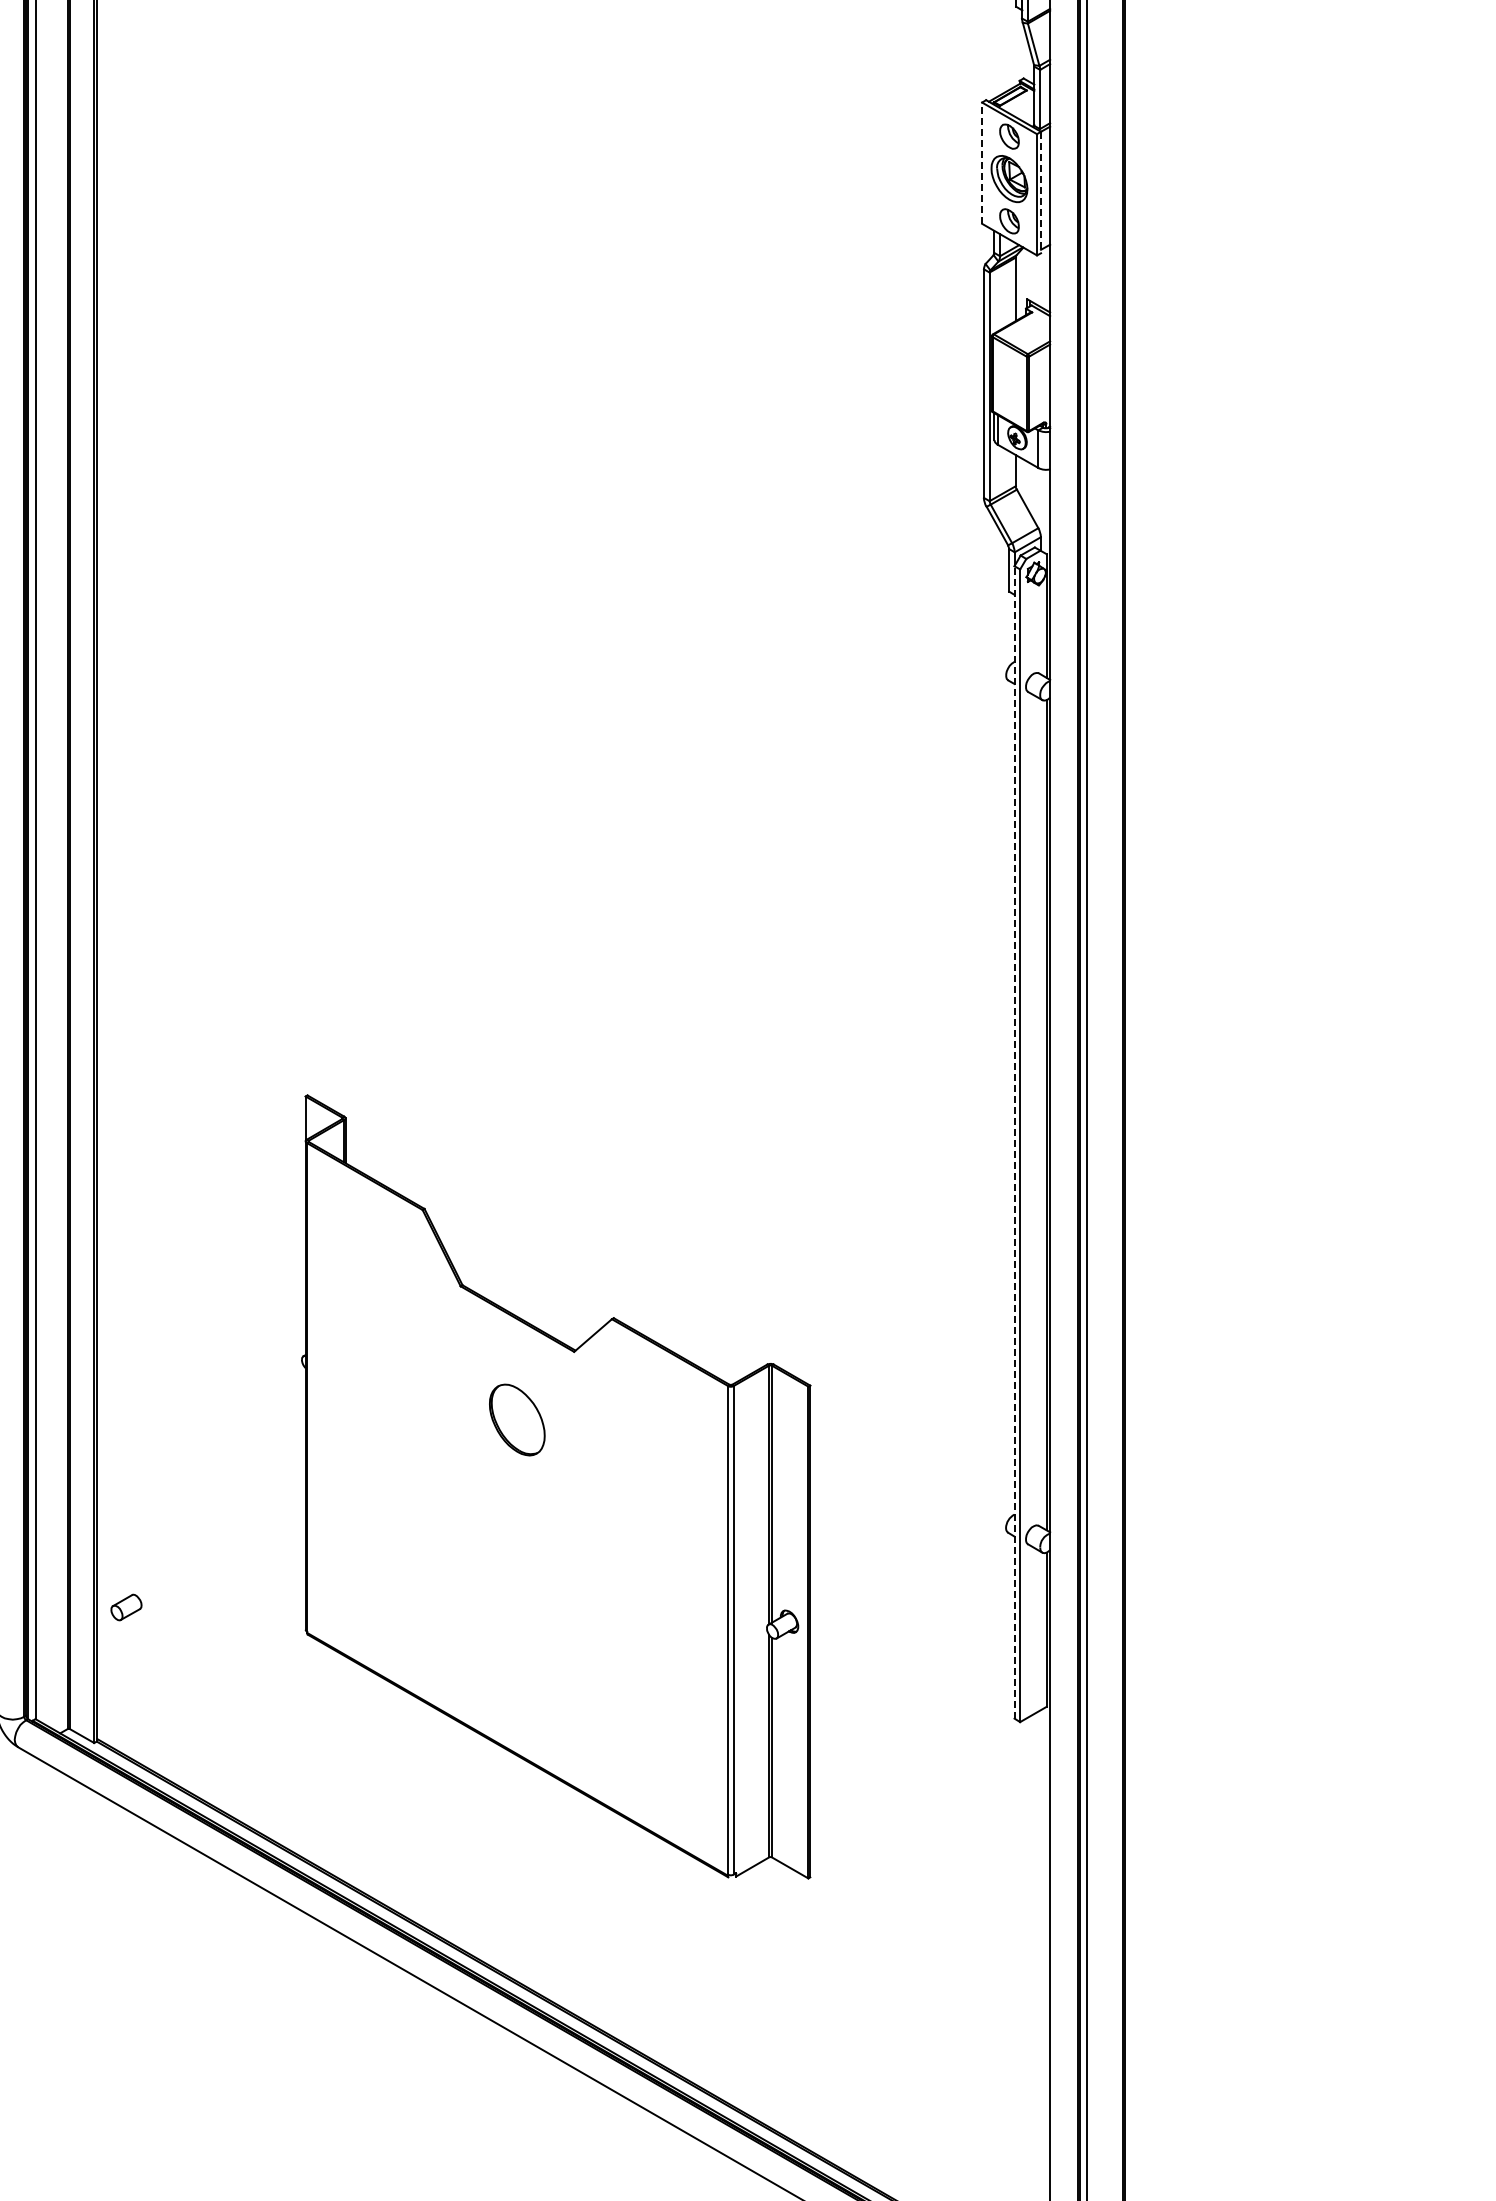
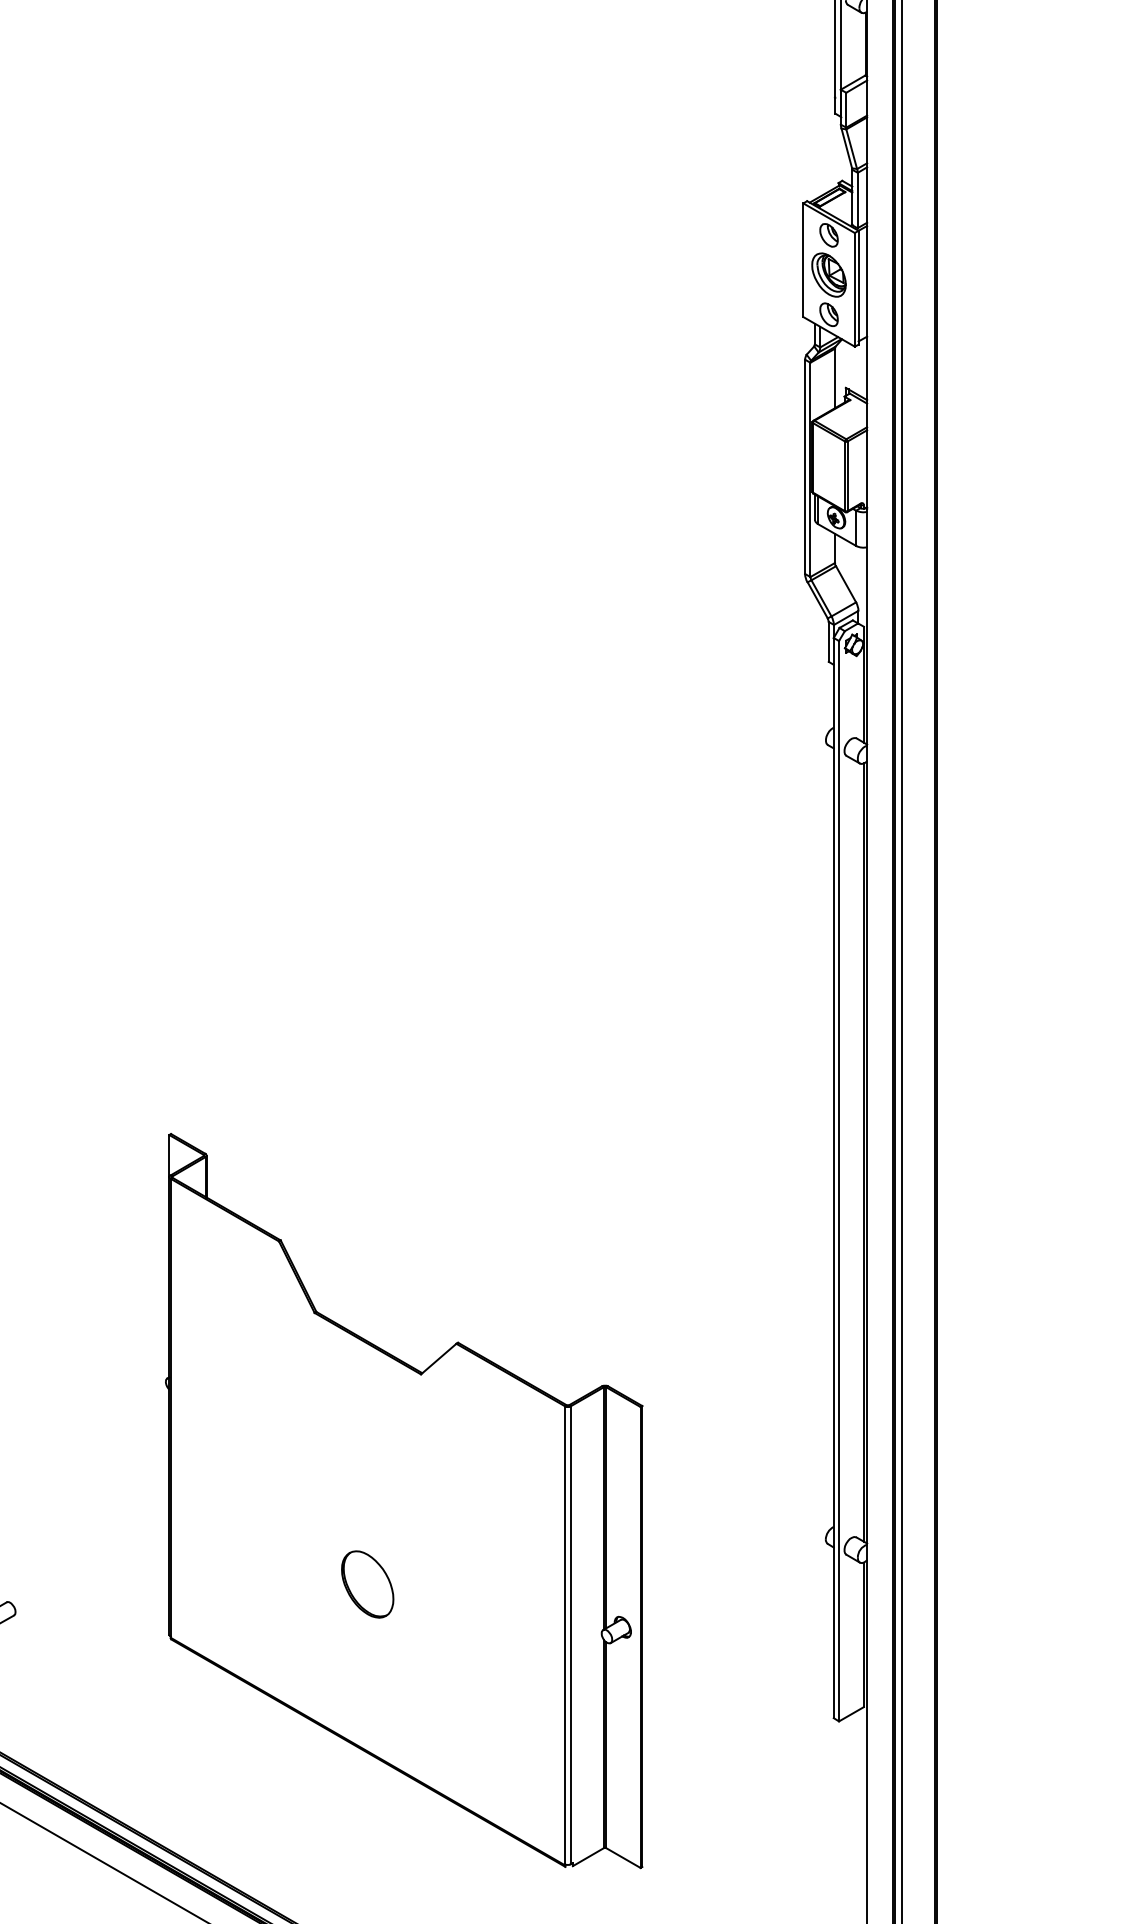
line: (982, 163) -> (803, 260), dashed -> solid
line: (1041, 192) -> (859, 287), dashed -> solid
line: (1014, 1141) -> (833, 1177), dashed -> solid
part: (517, 1419) -> (367, 1584), moved

